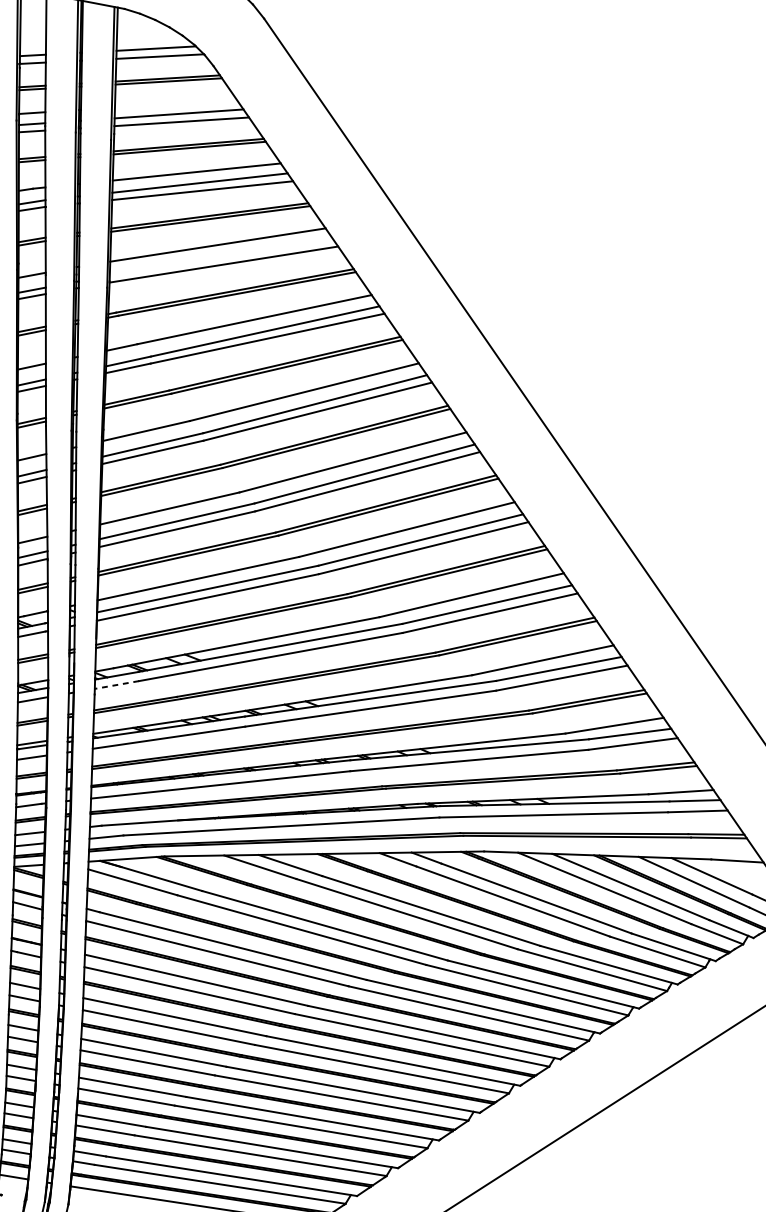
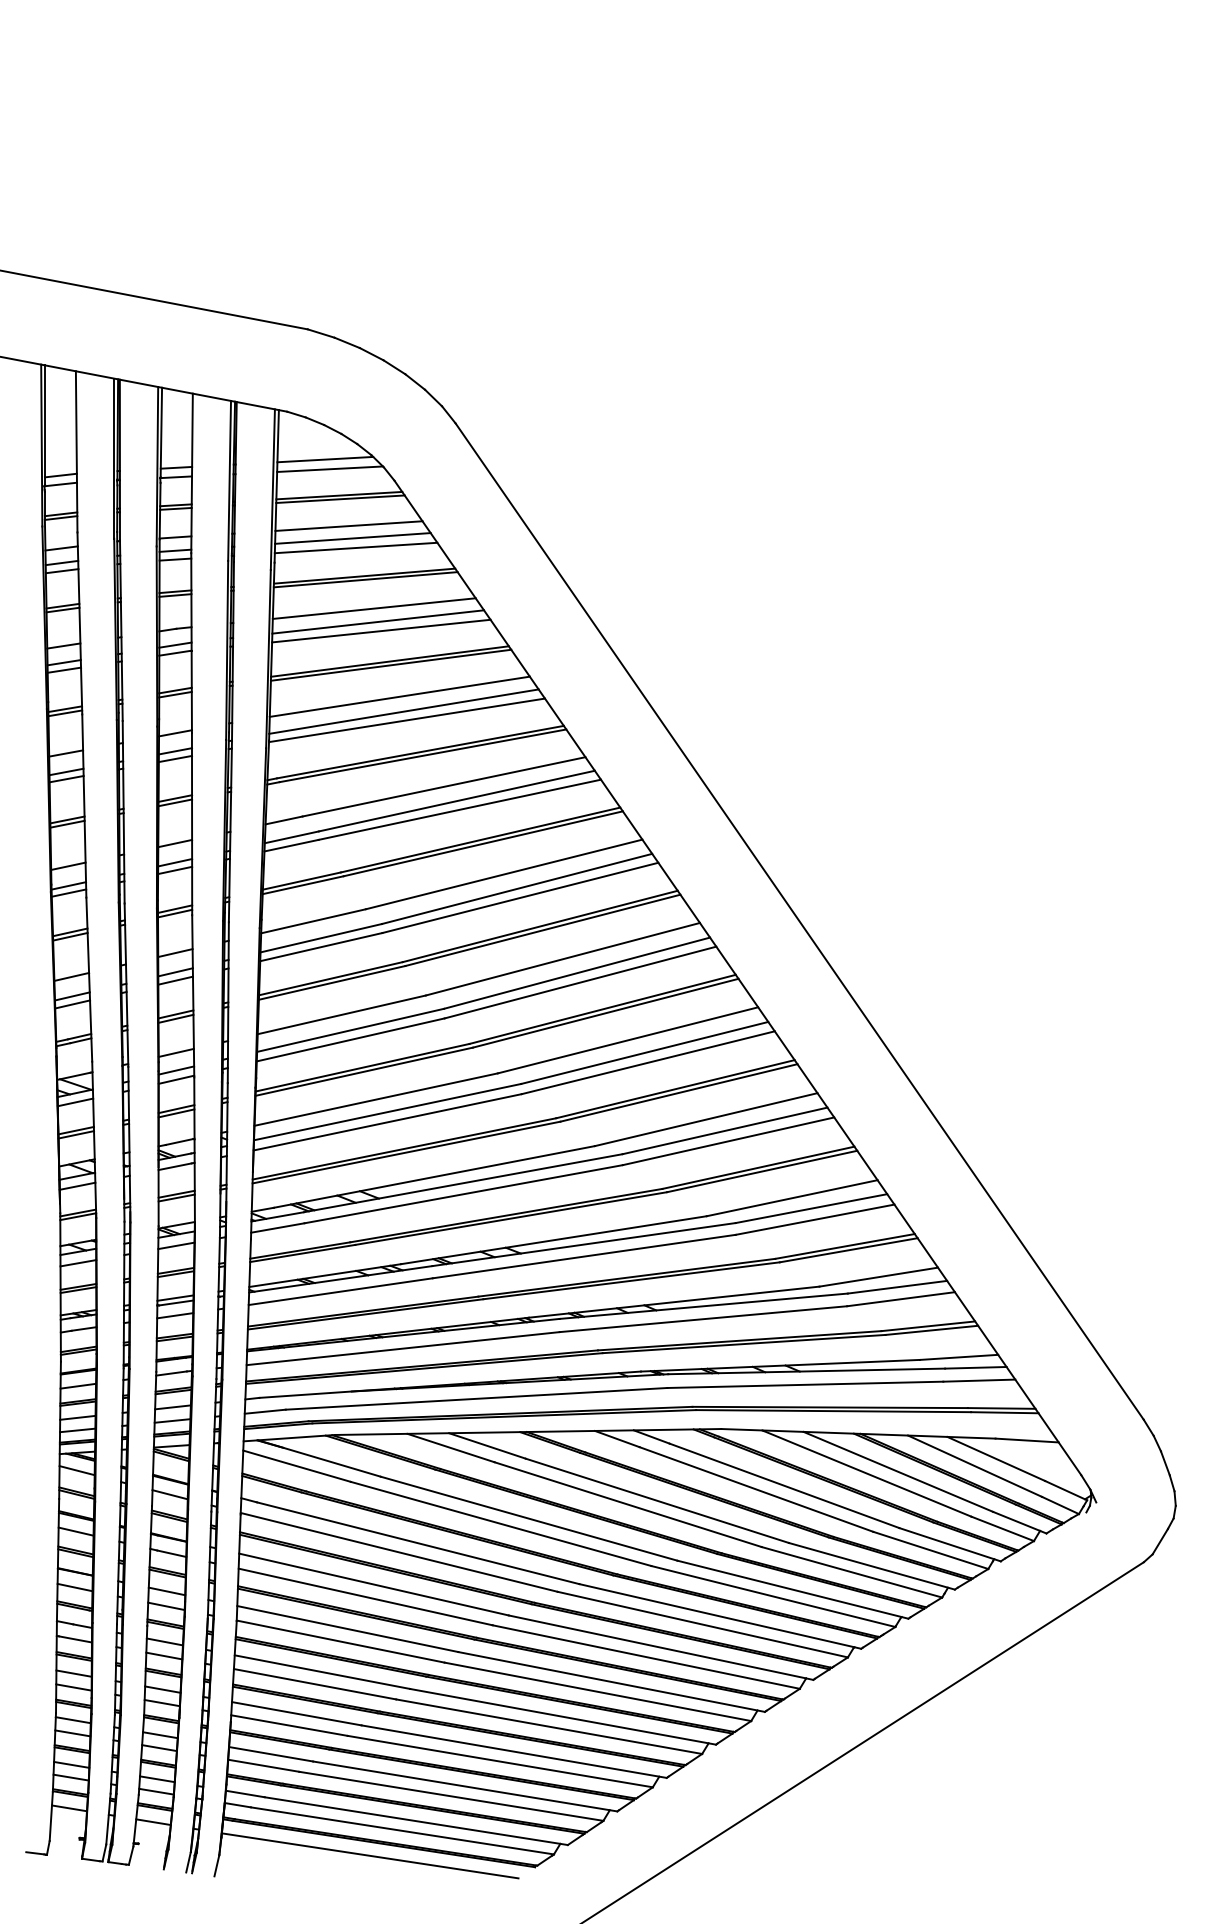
line: (175, 103) -> (348, 525), added
line: (220, 257) -> (403, 711), added
line: (116, 685) -> (277, 1228), dashed -> solid

